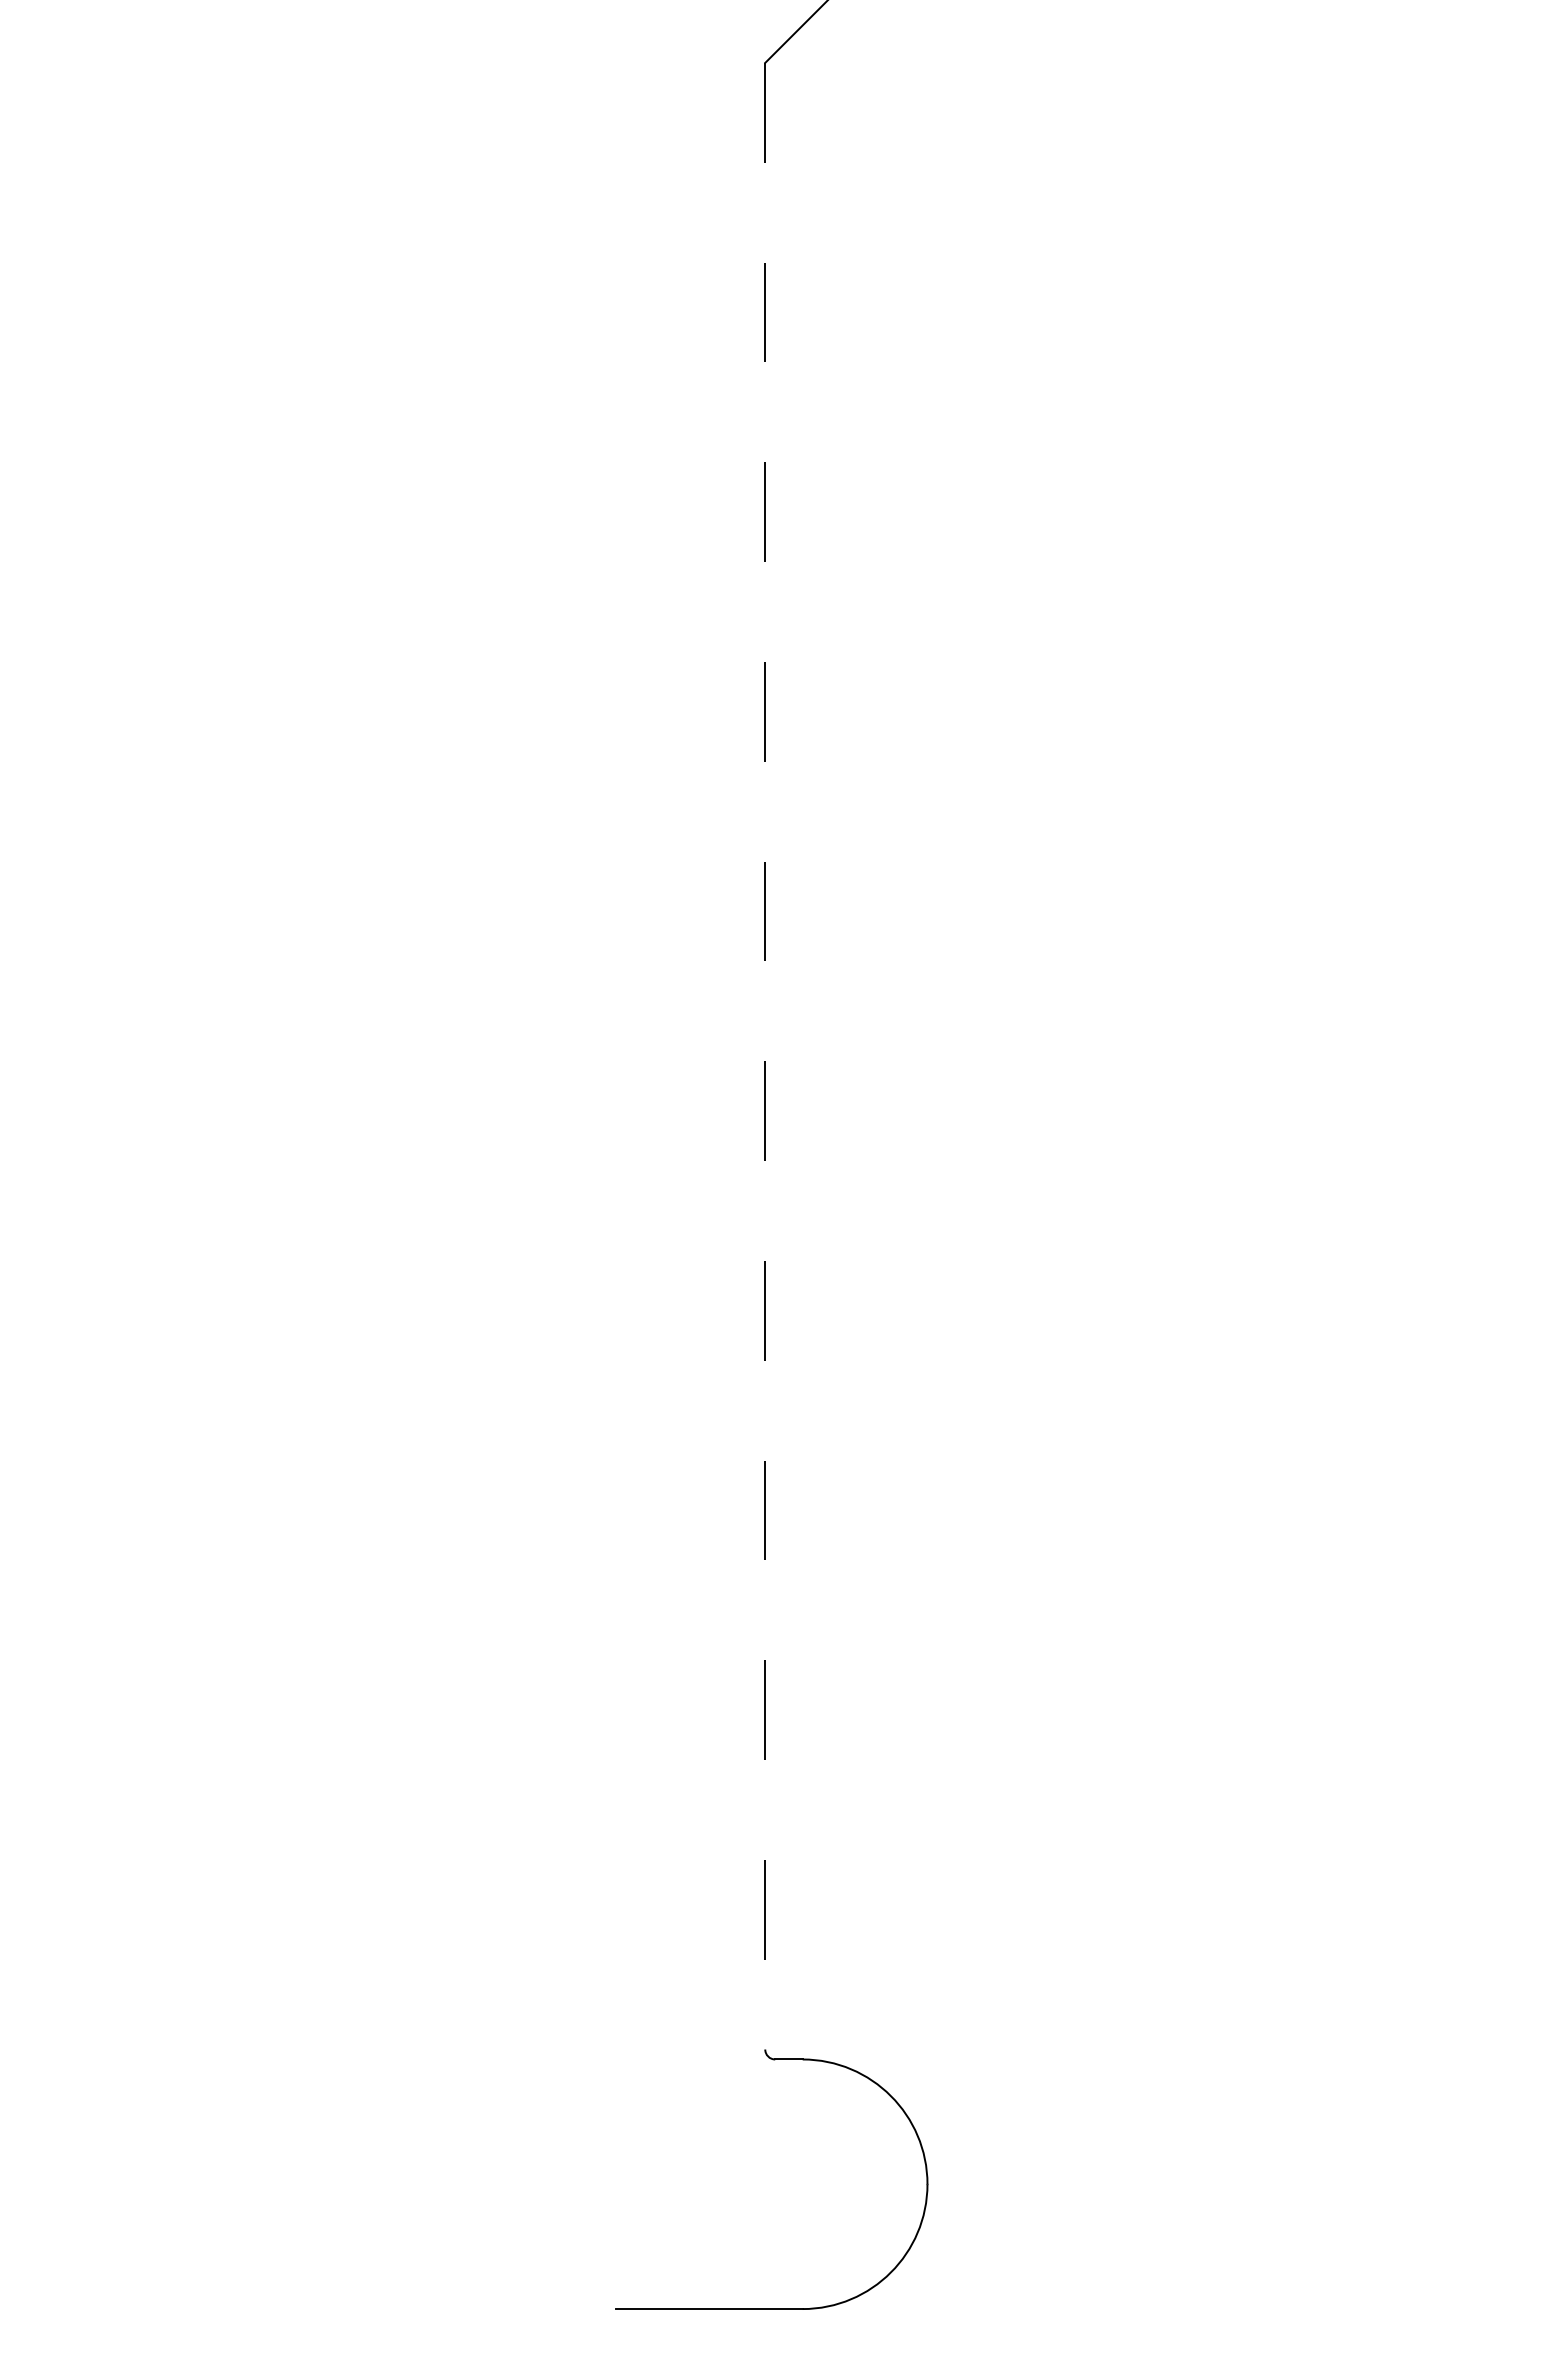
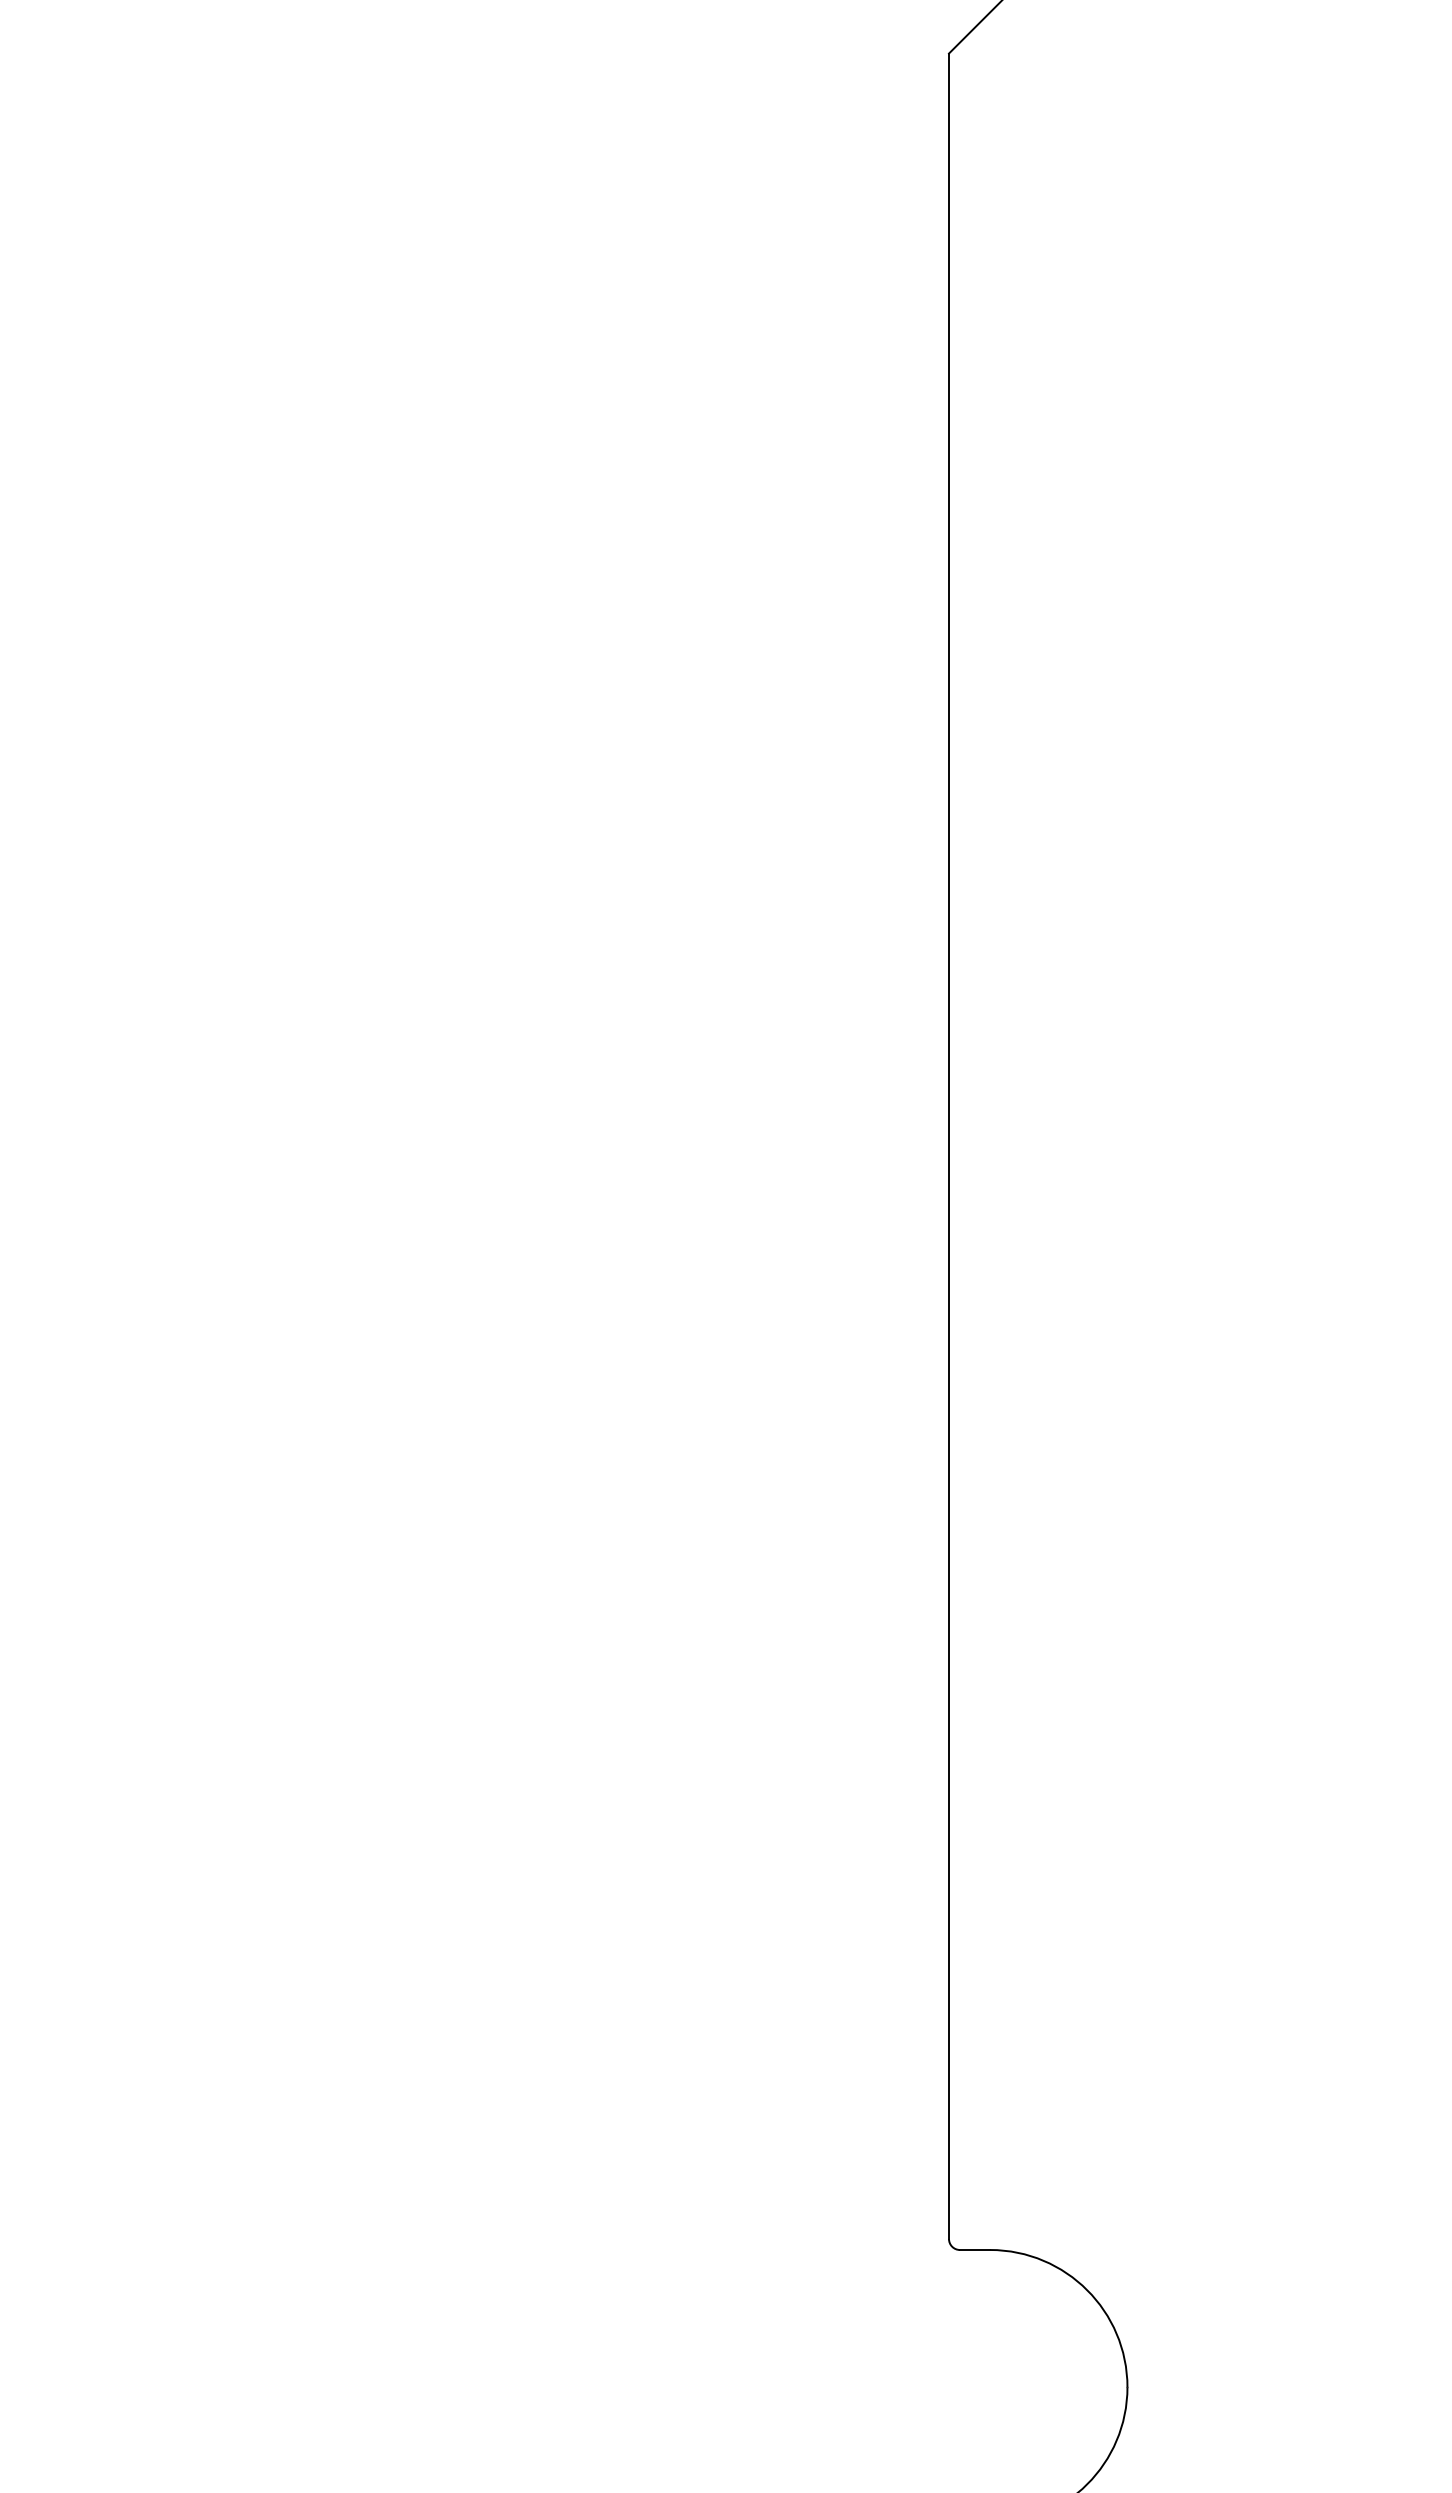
line: (765, 1056) -> (949, 1146), dashed -> solid

